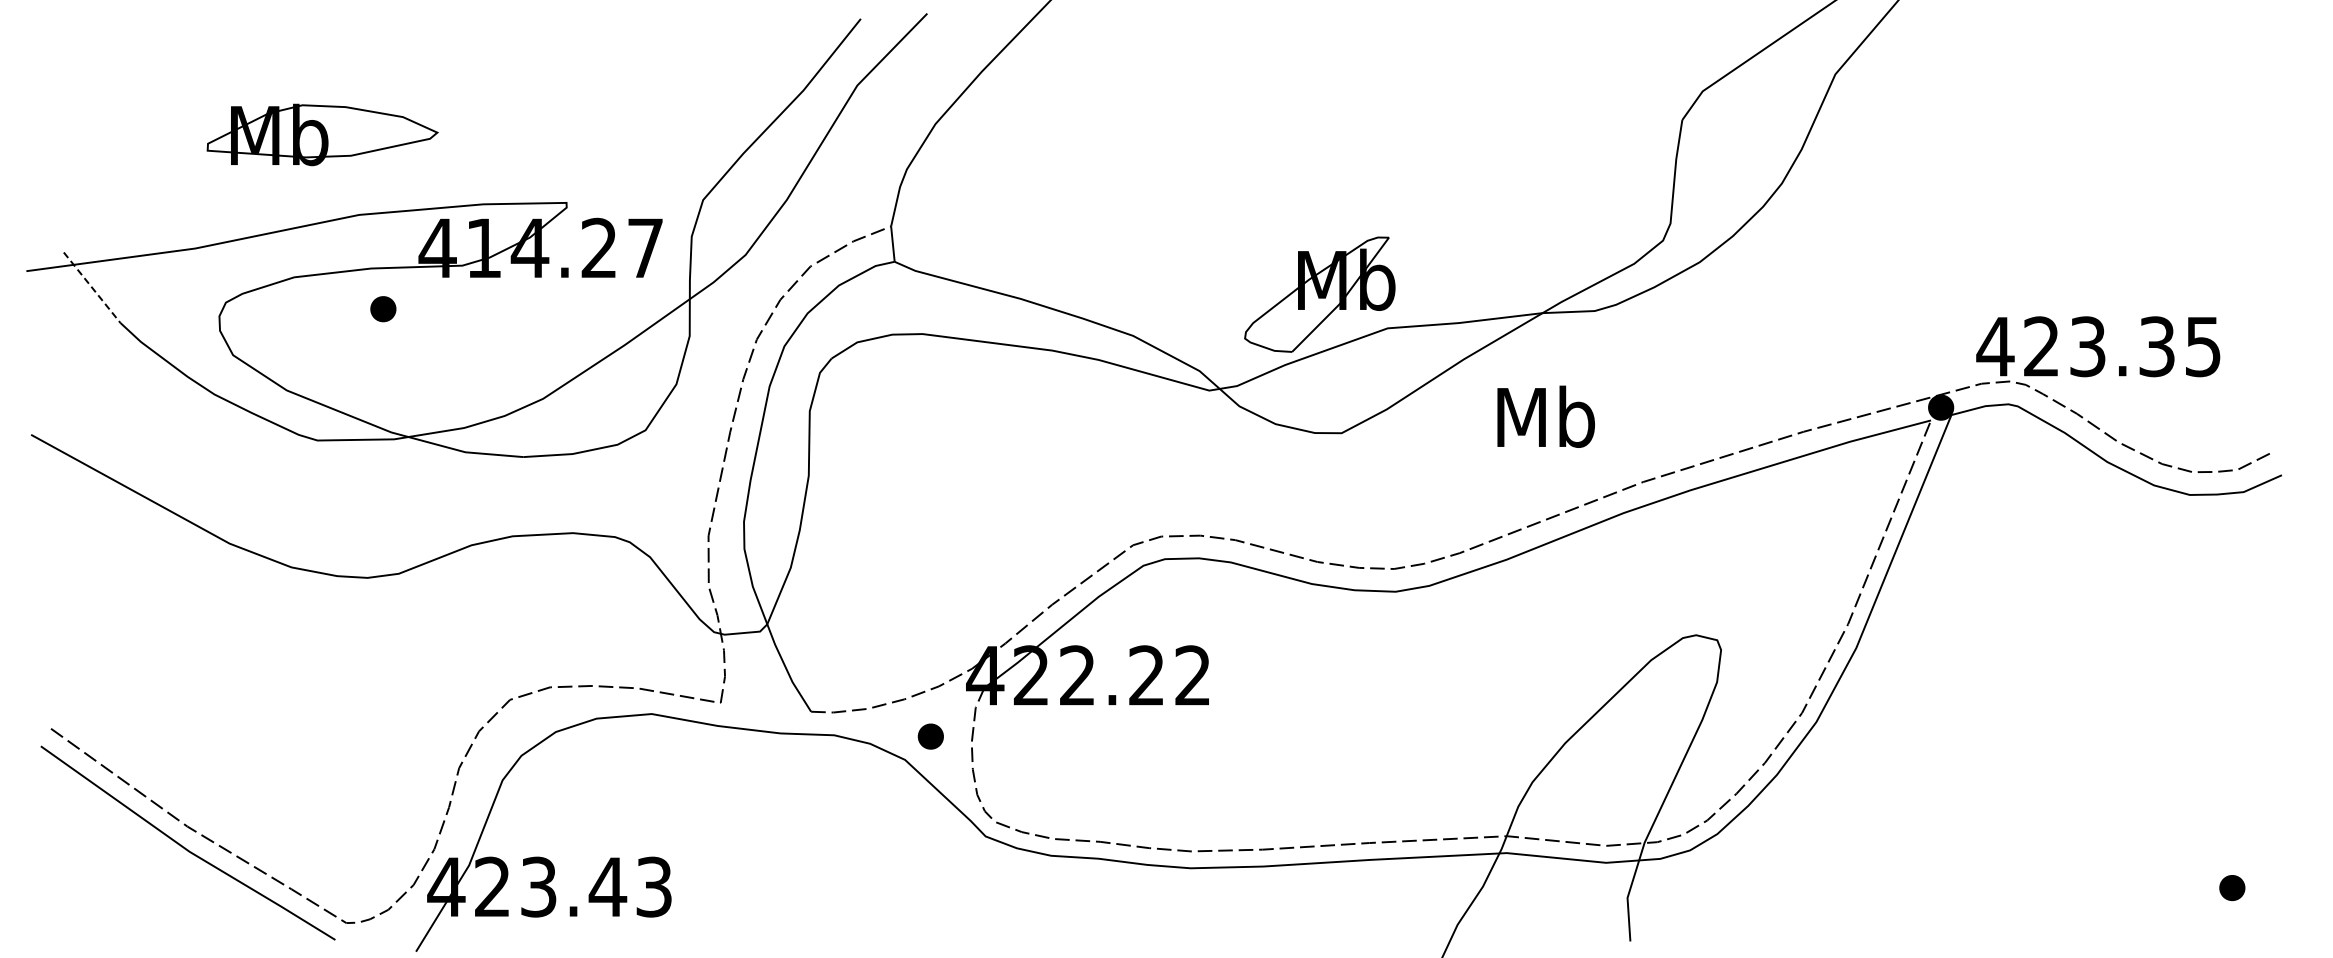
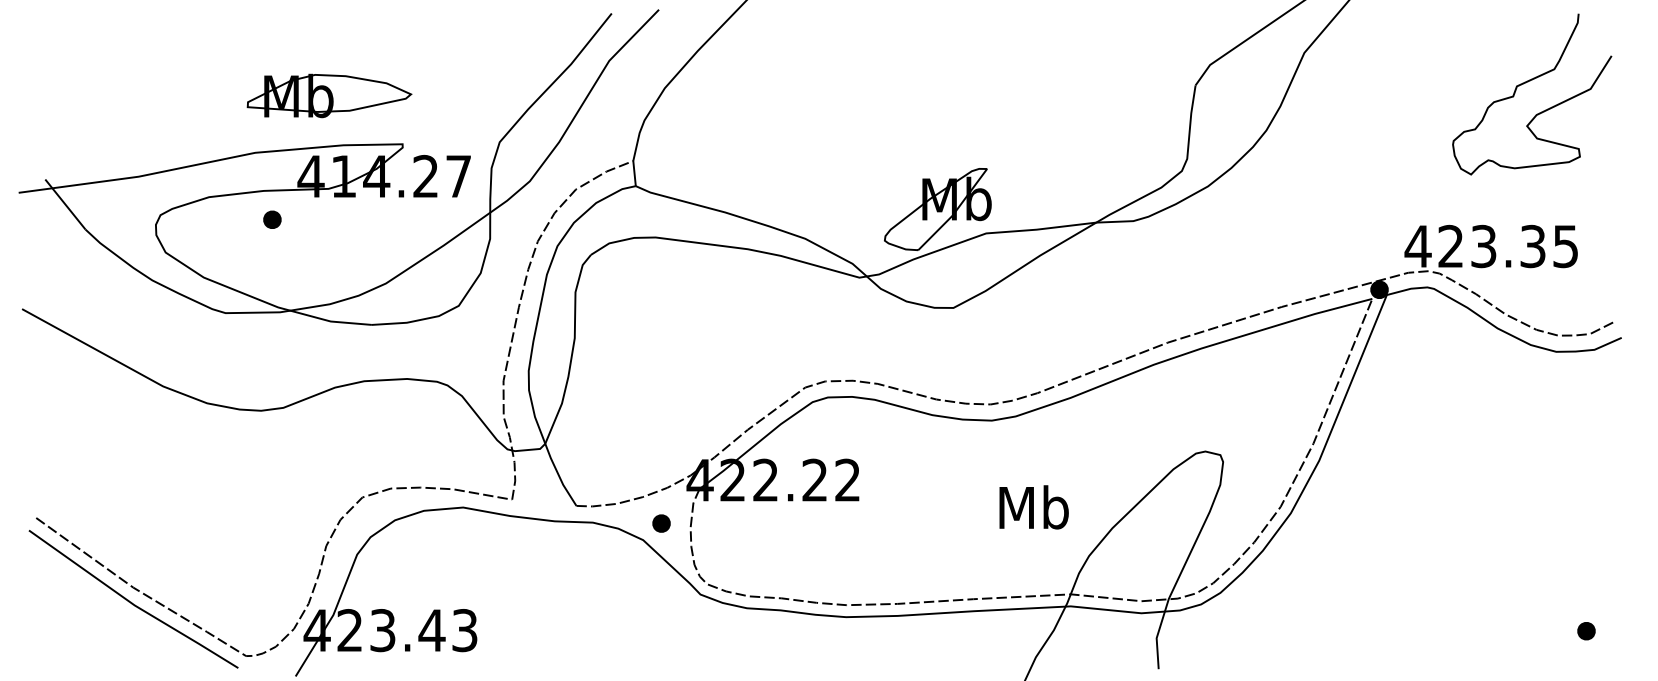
curve: (2148, 116) -> (1526, 82), added
part: (322, 134) -> (329, 95), moved
line: (92, 288) -> (65, 205), dashed -> solid
text: (1545, 416) -> (1033, 507), moved

